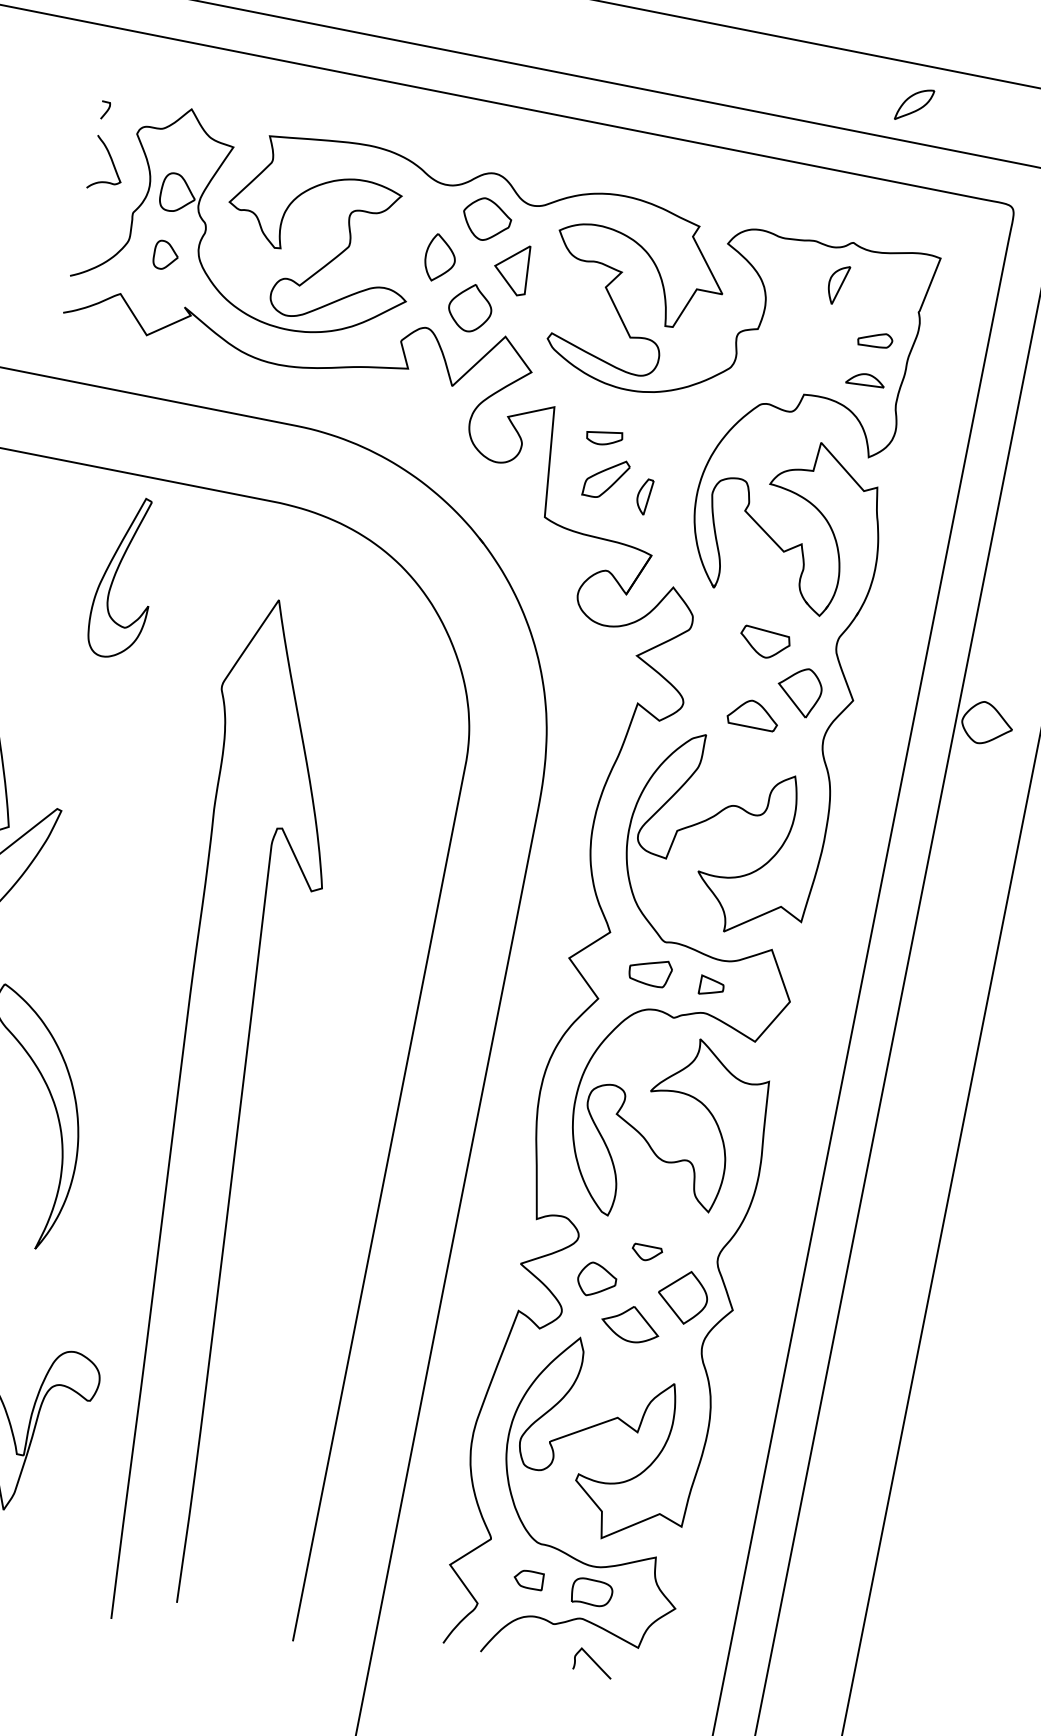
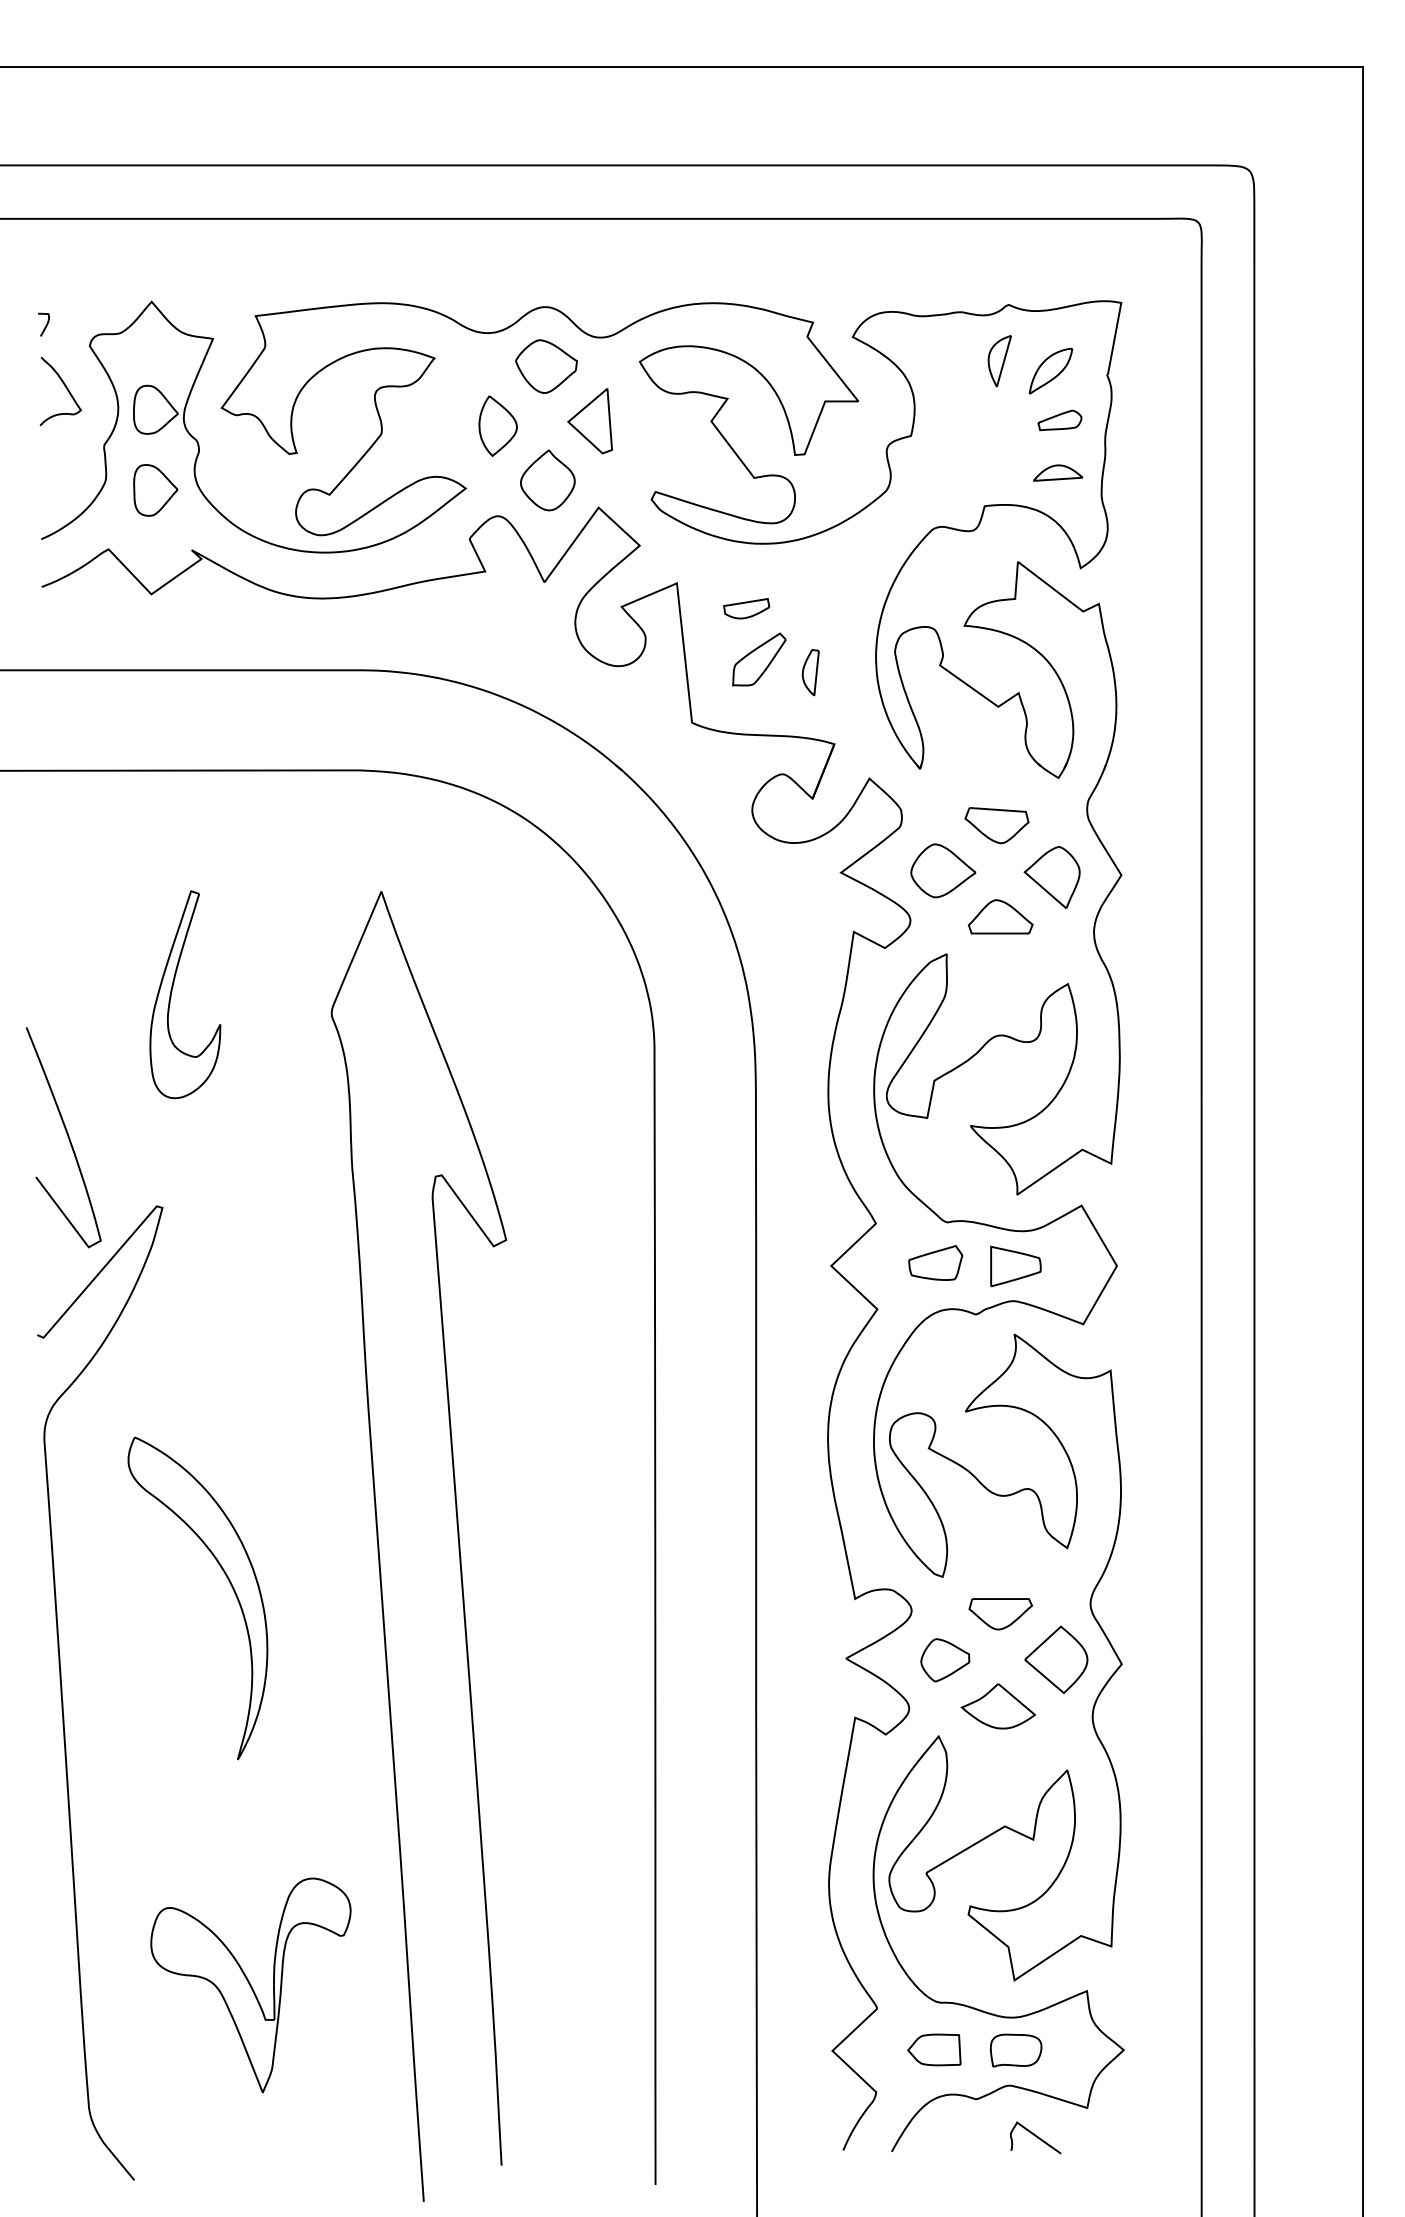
part: (914, 104) -> (1050, 370), moved
part: (165, 255) -> (155, 490), size x1.43
part: (116, 574) -> (172, 992), moved
part: (987, 723) -> (943, 870), moved
part: (711, 986) -> (1015, 1266), size x1.67
part: (646, 1253) -> (1000, 1614), size x1.67
part: (529, 1579) -> (934, 2049), size x1.43

